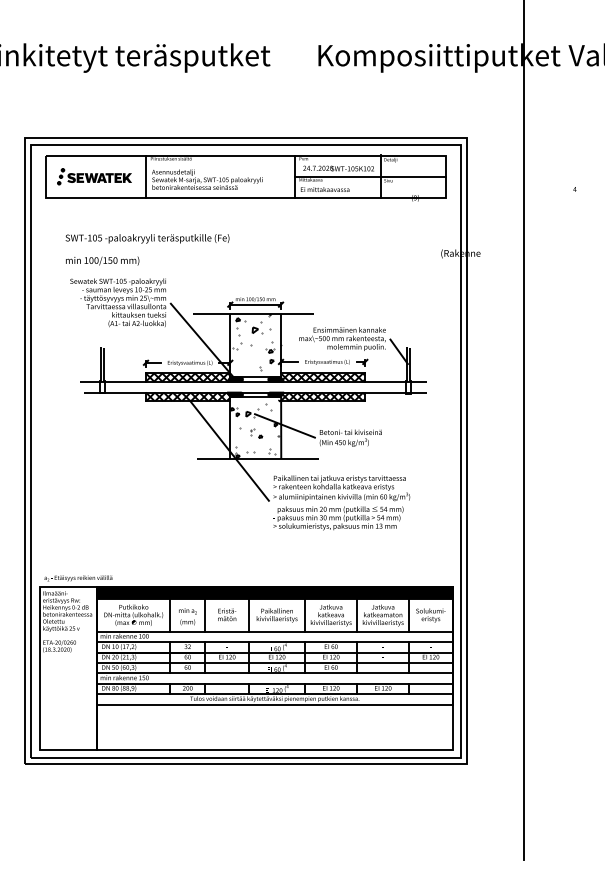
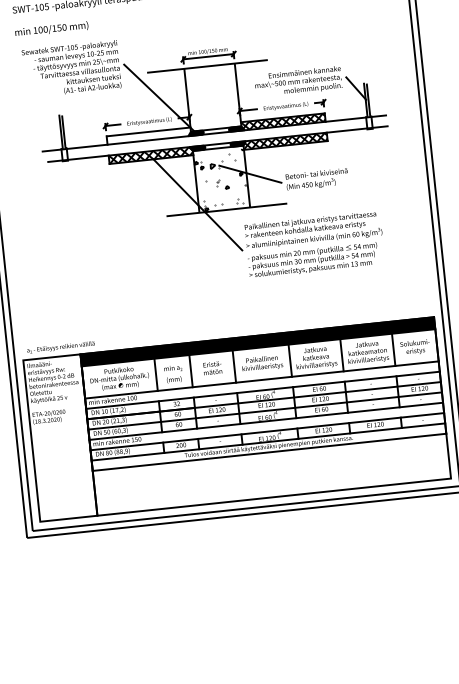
hatch: (256, 341) -> (213, 93), removed
hatch: (187, 377) -> (148, 136), removed

